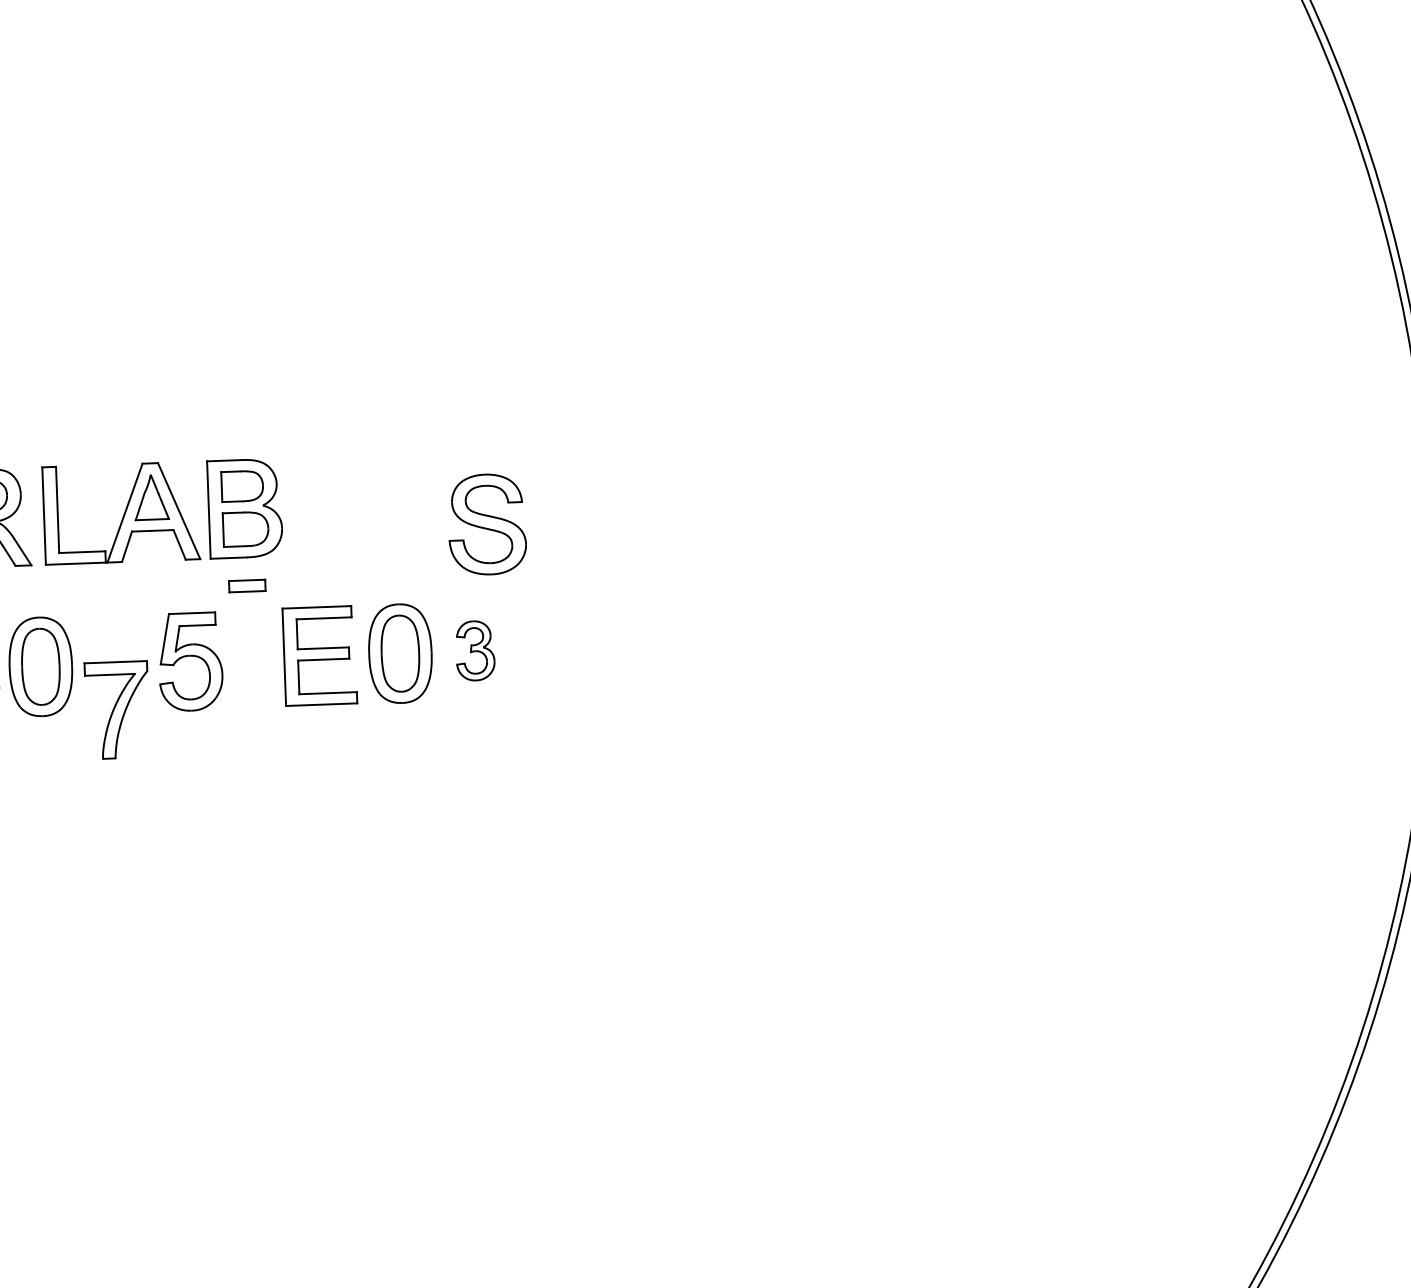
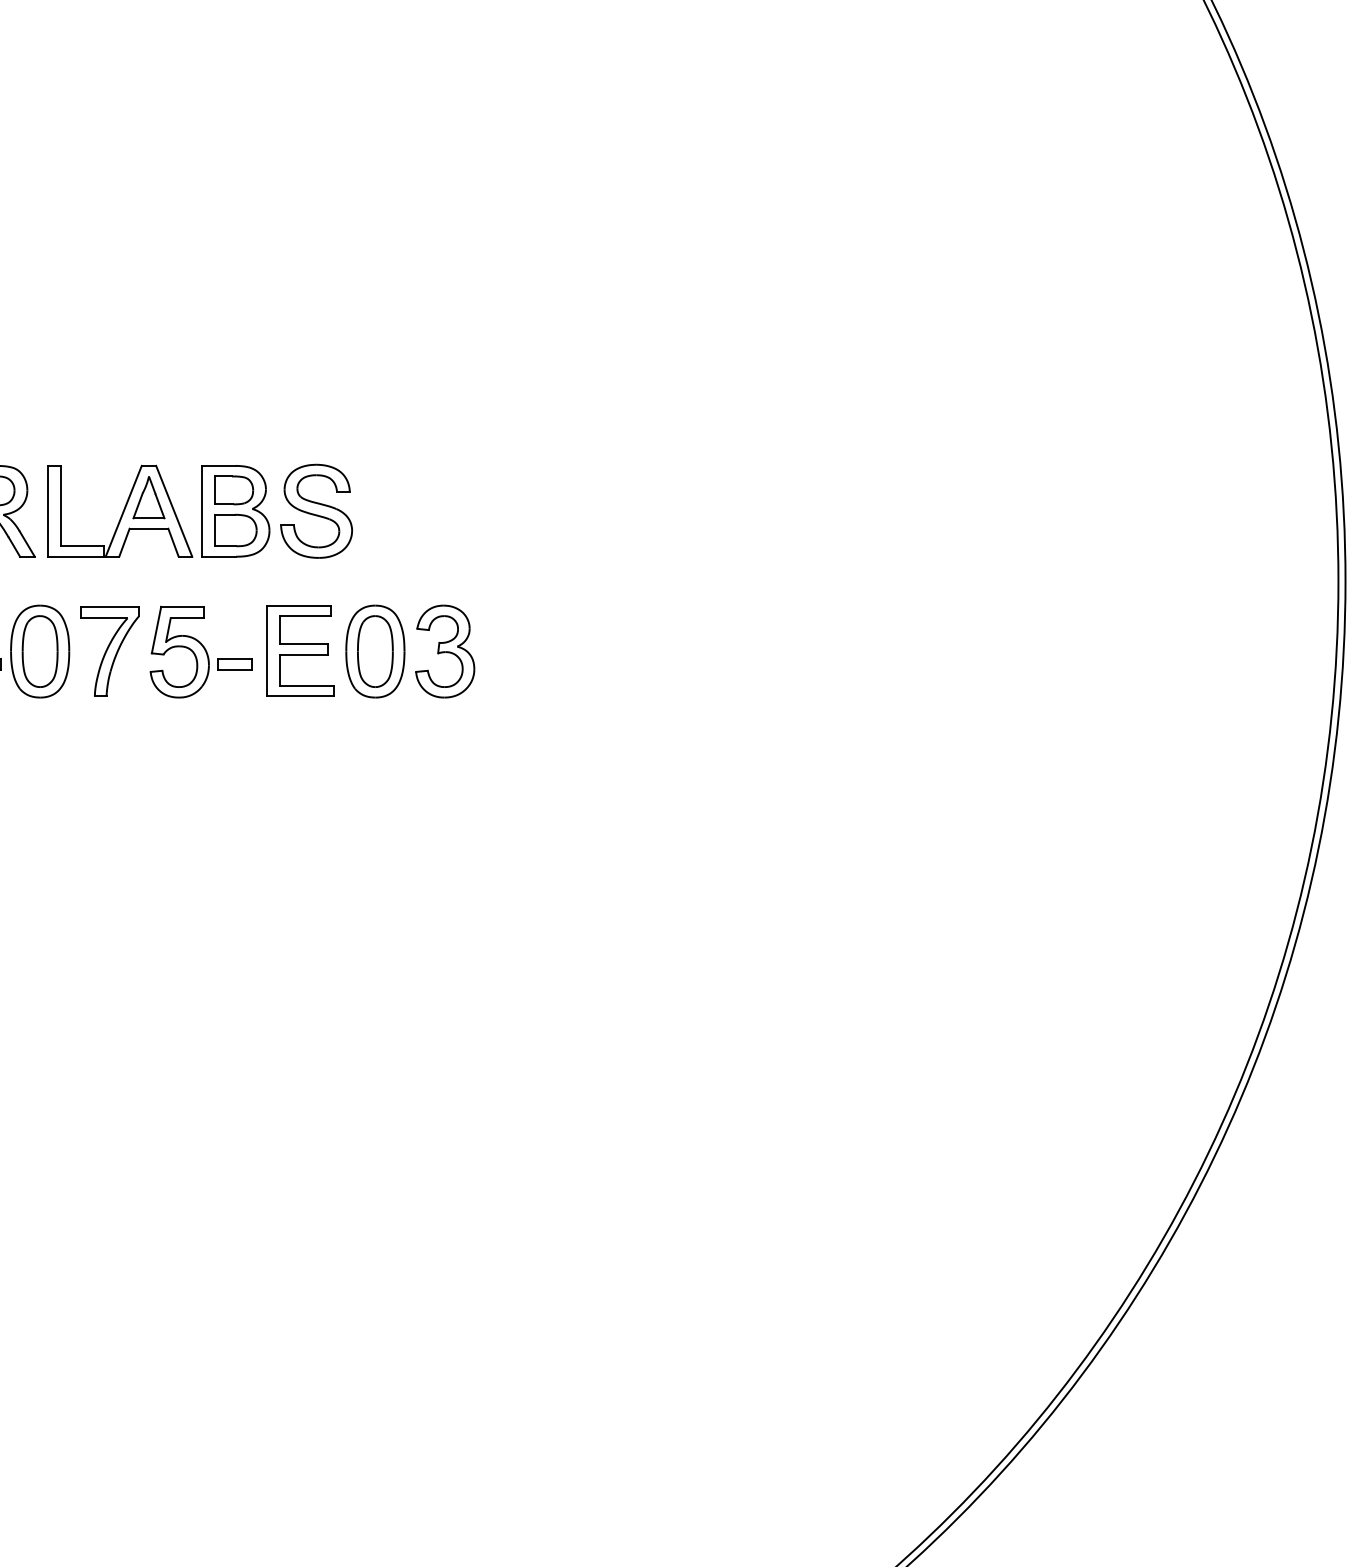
part: (487, 523) -> (316, 510), moved
part: (246, 586) -> (234, 664), moved
part: (475, 650) -> (445, 651), size x1.67
part: (116, 710) -> (109, 651), moved

